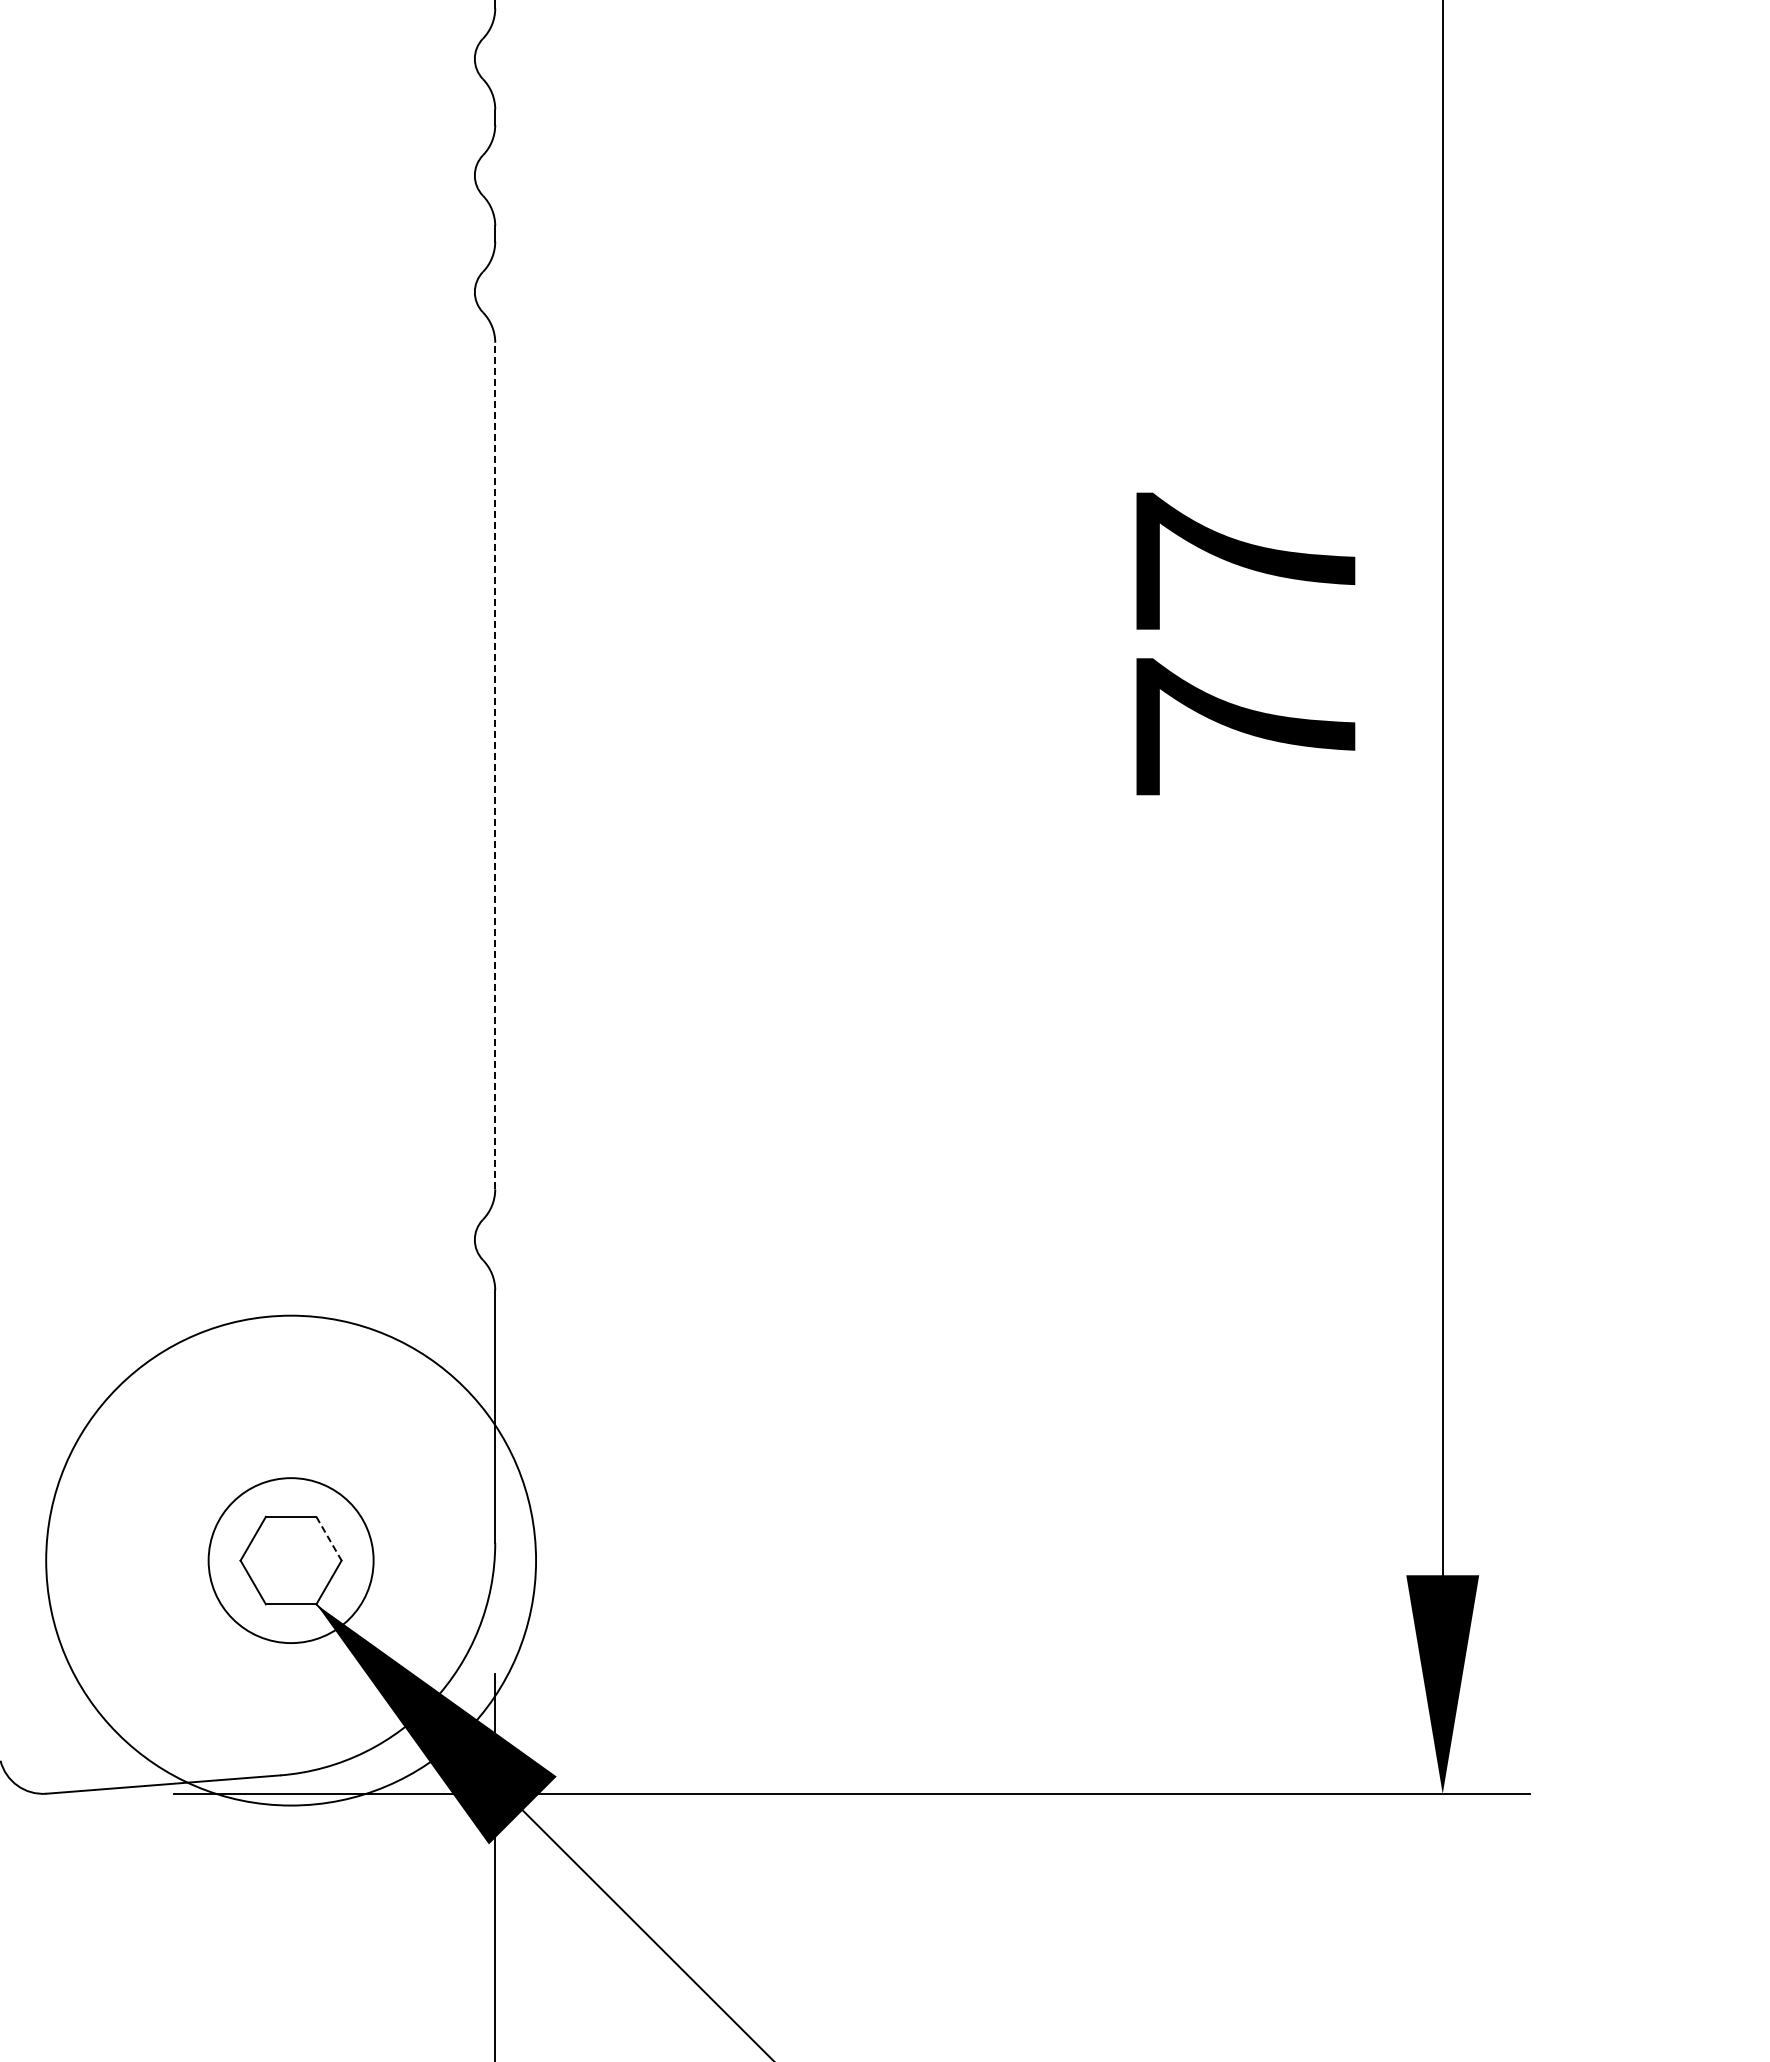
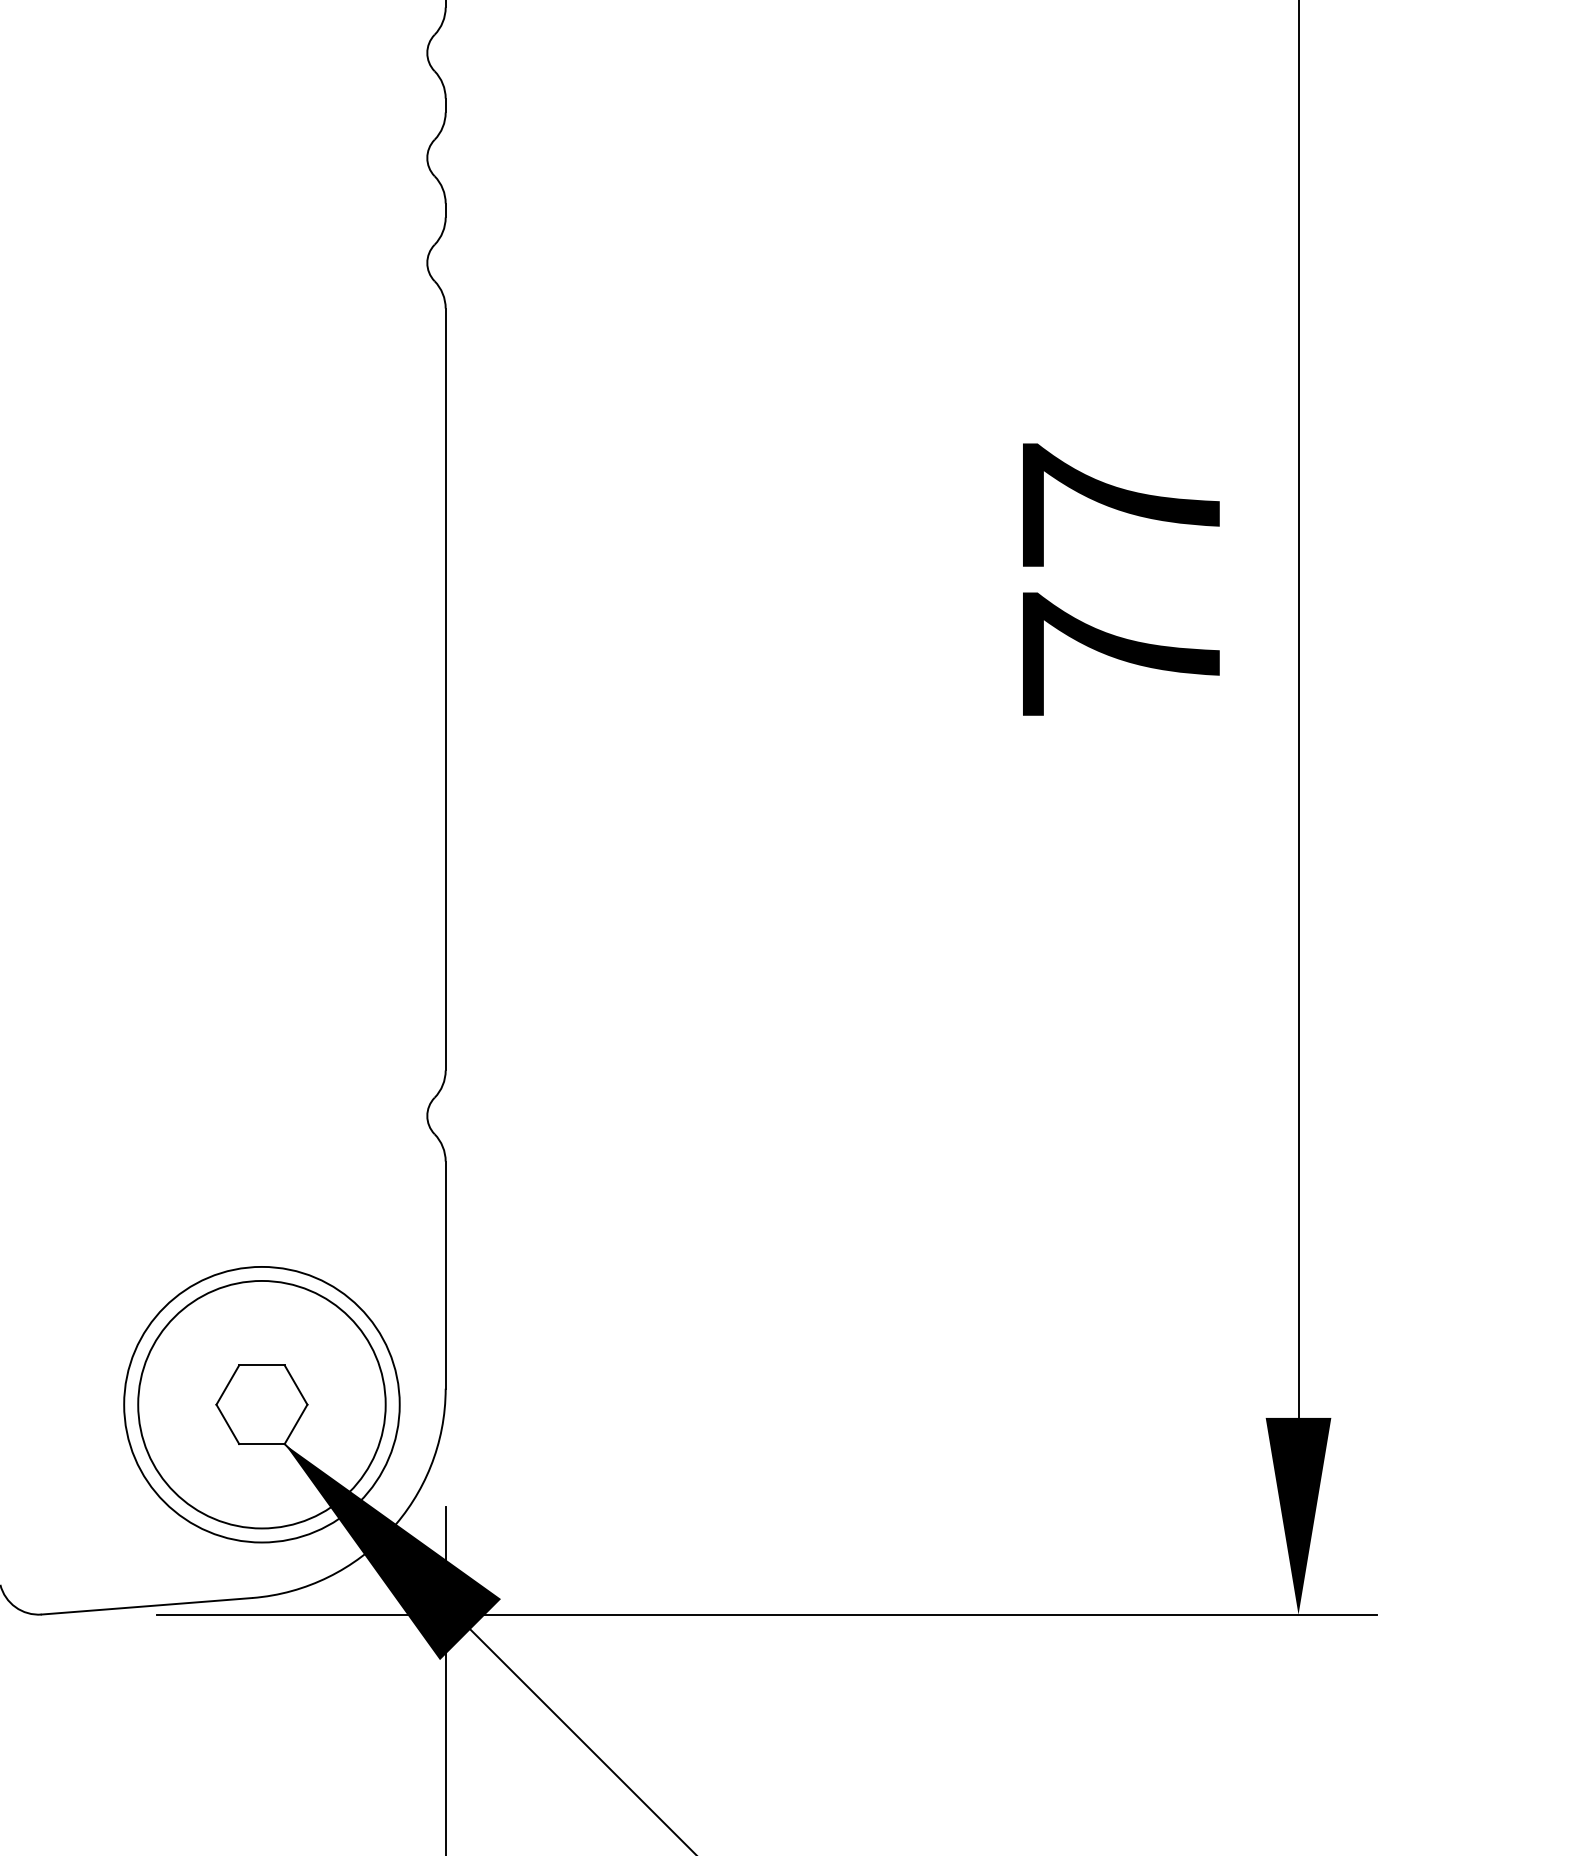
line: (495, 765) -> (445, 689), dashed -> solid
line: (329, 1539) -> (296, 1385), dashed -> solid
circle: (290, 1560) -> (261, 1404), size x1.67
circle: (291, 1560) -> (262, 1404), size x0.62

